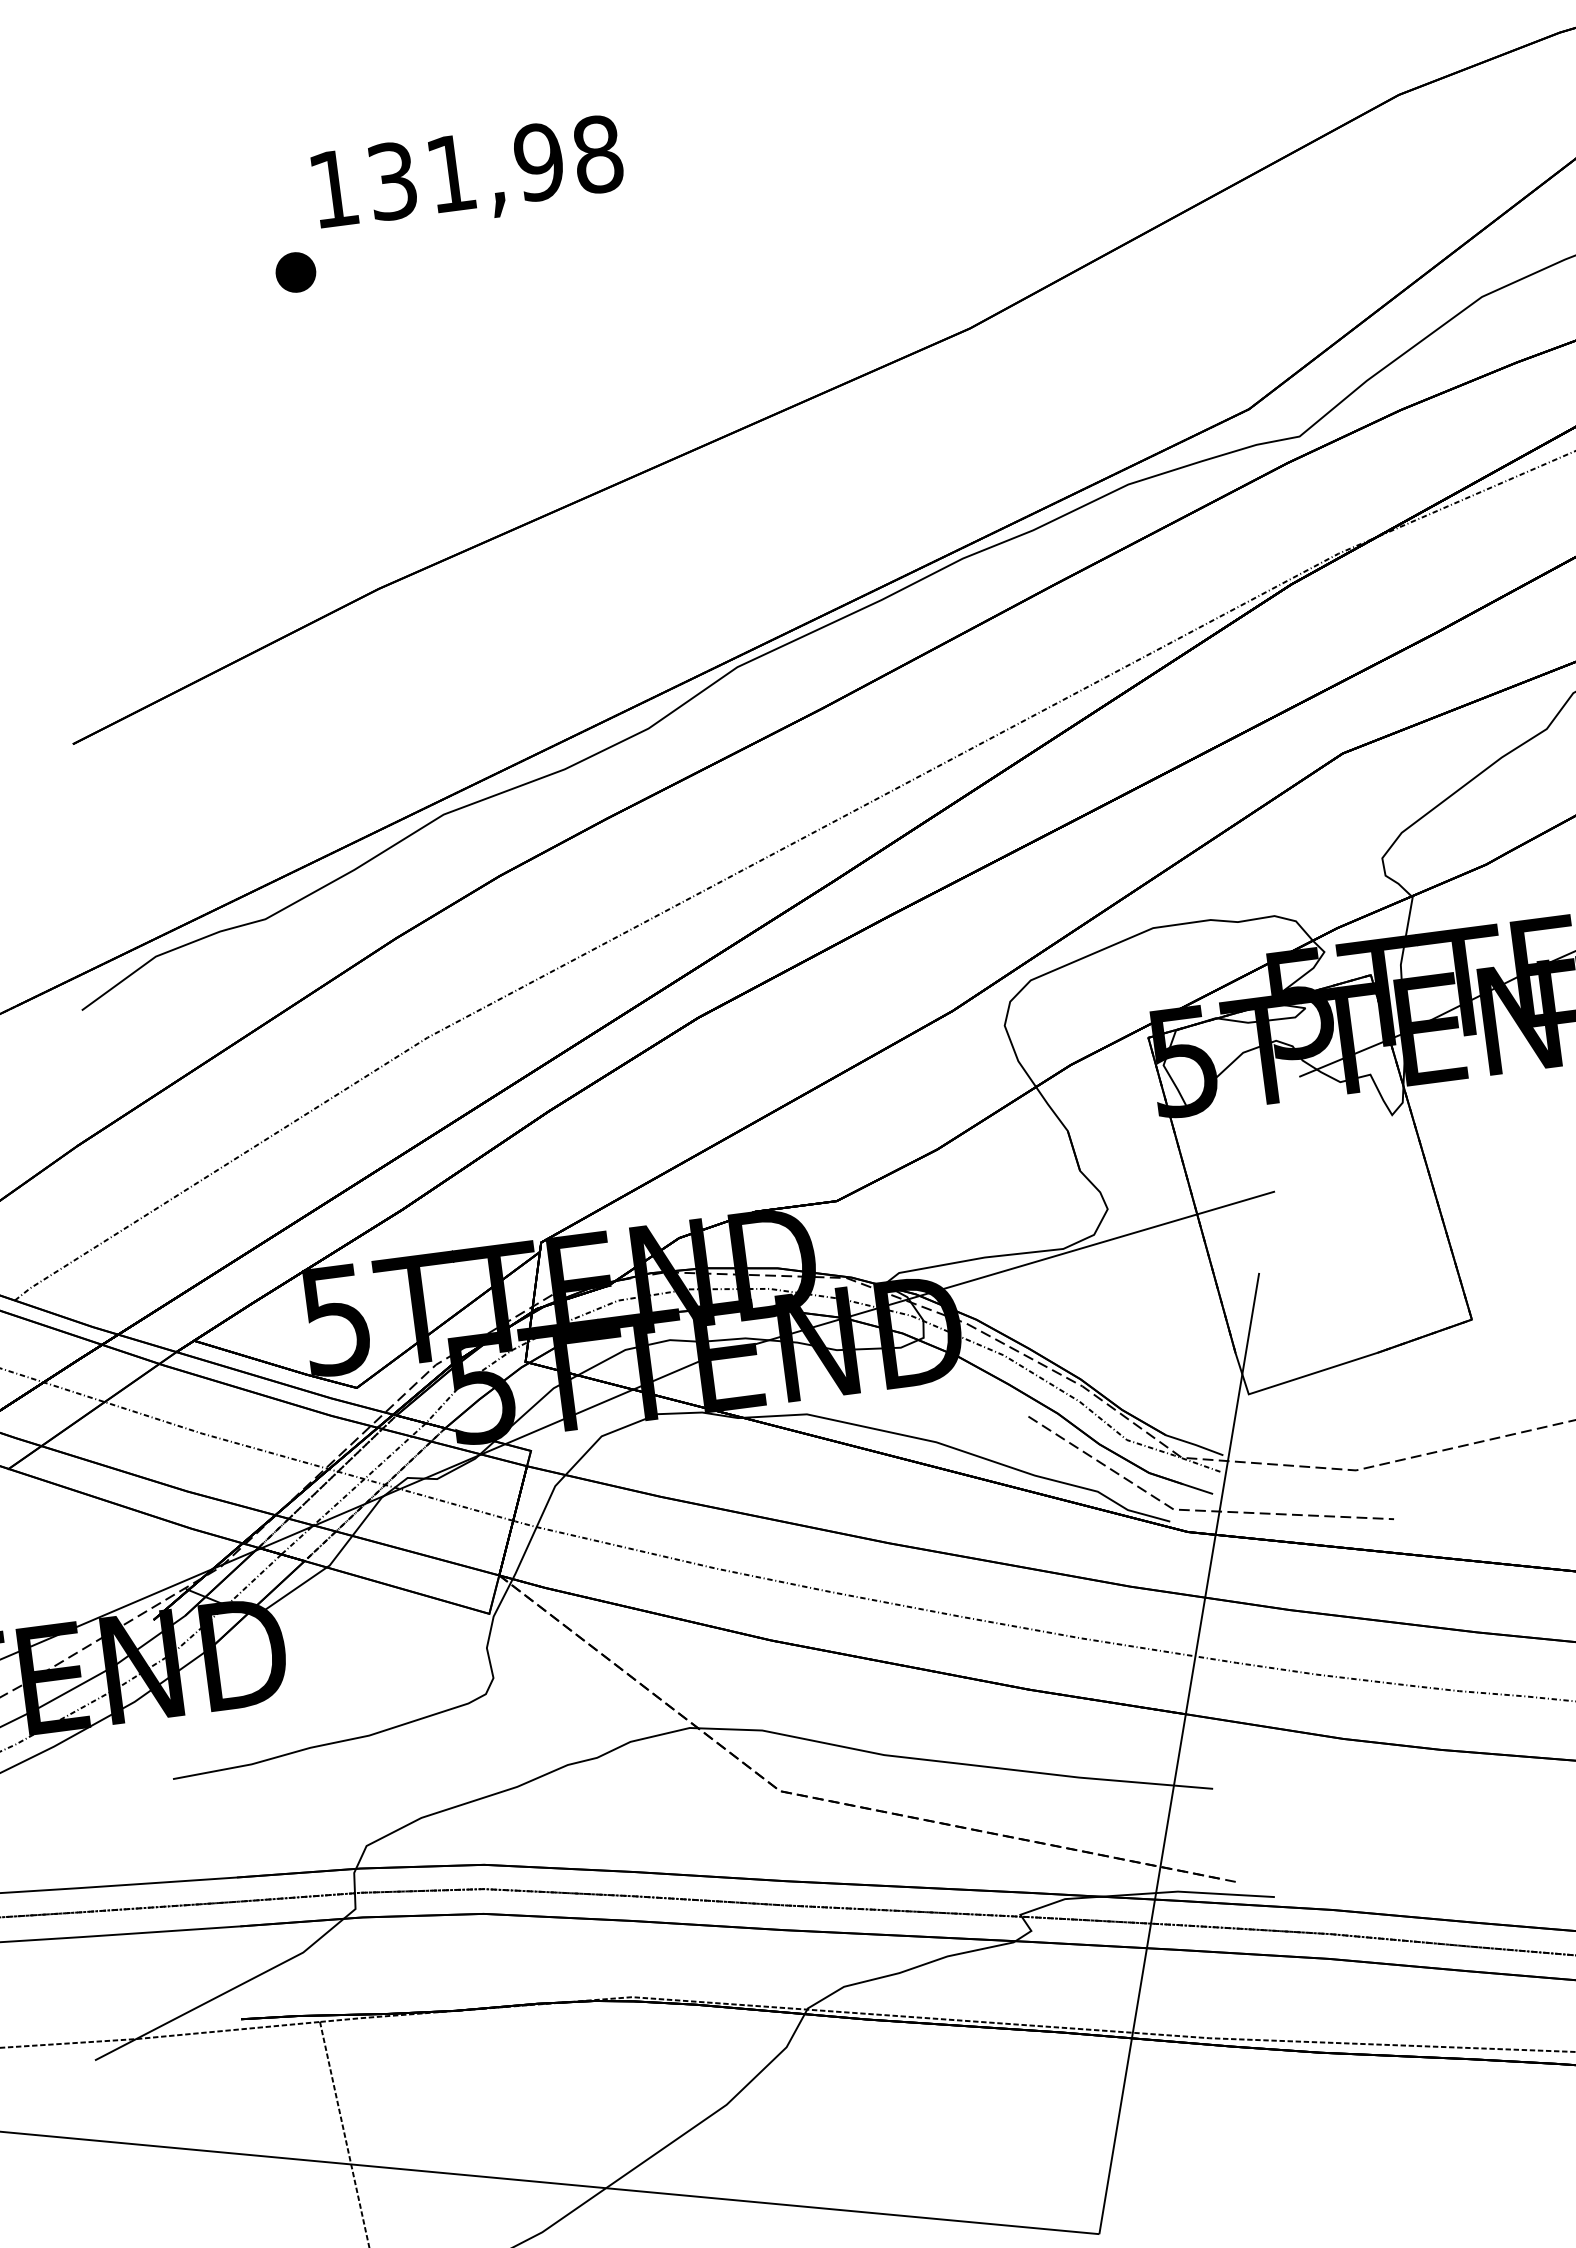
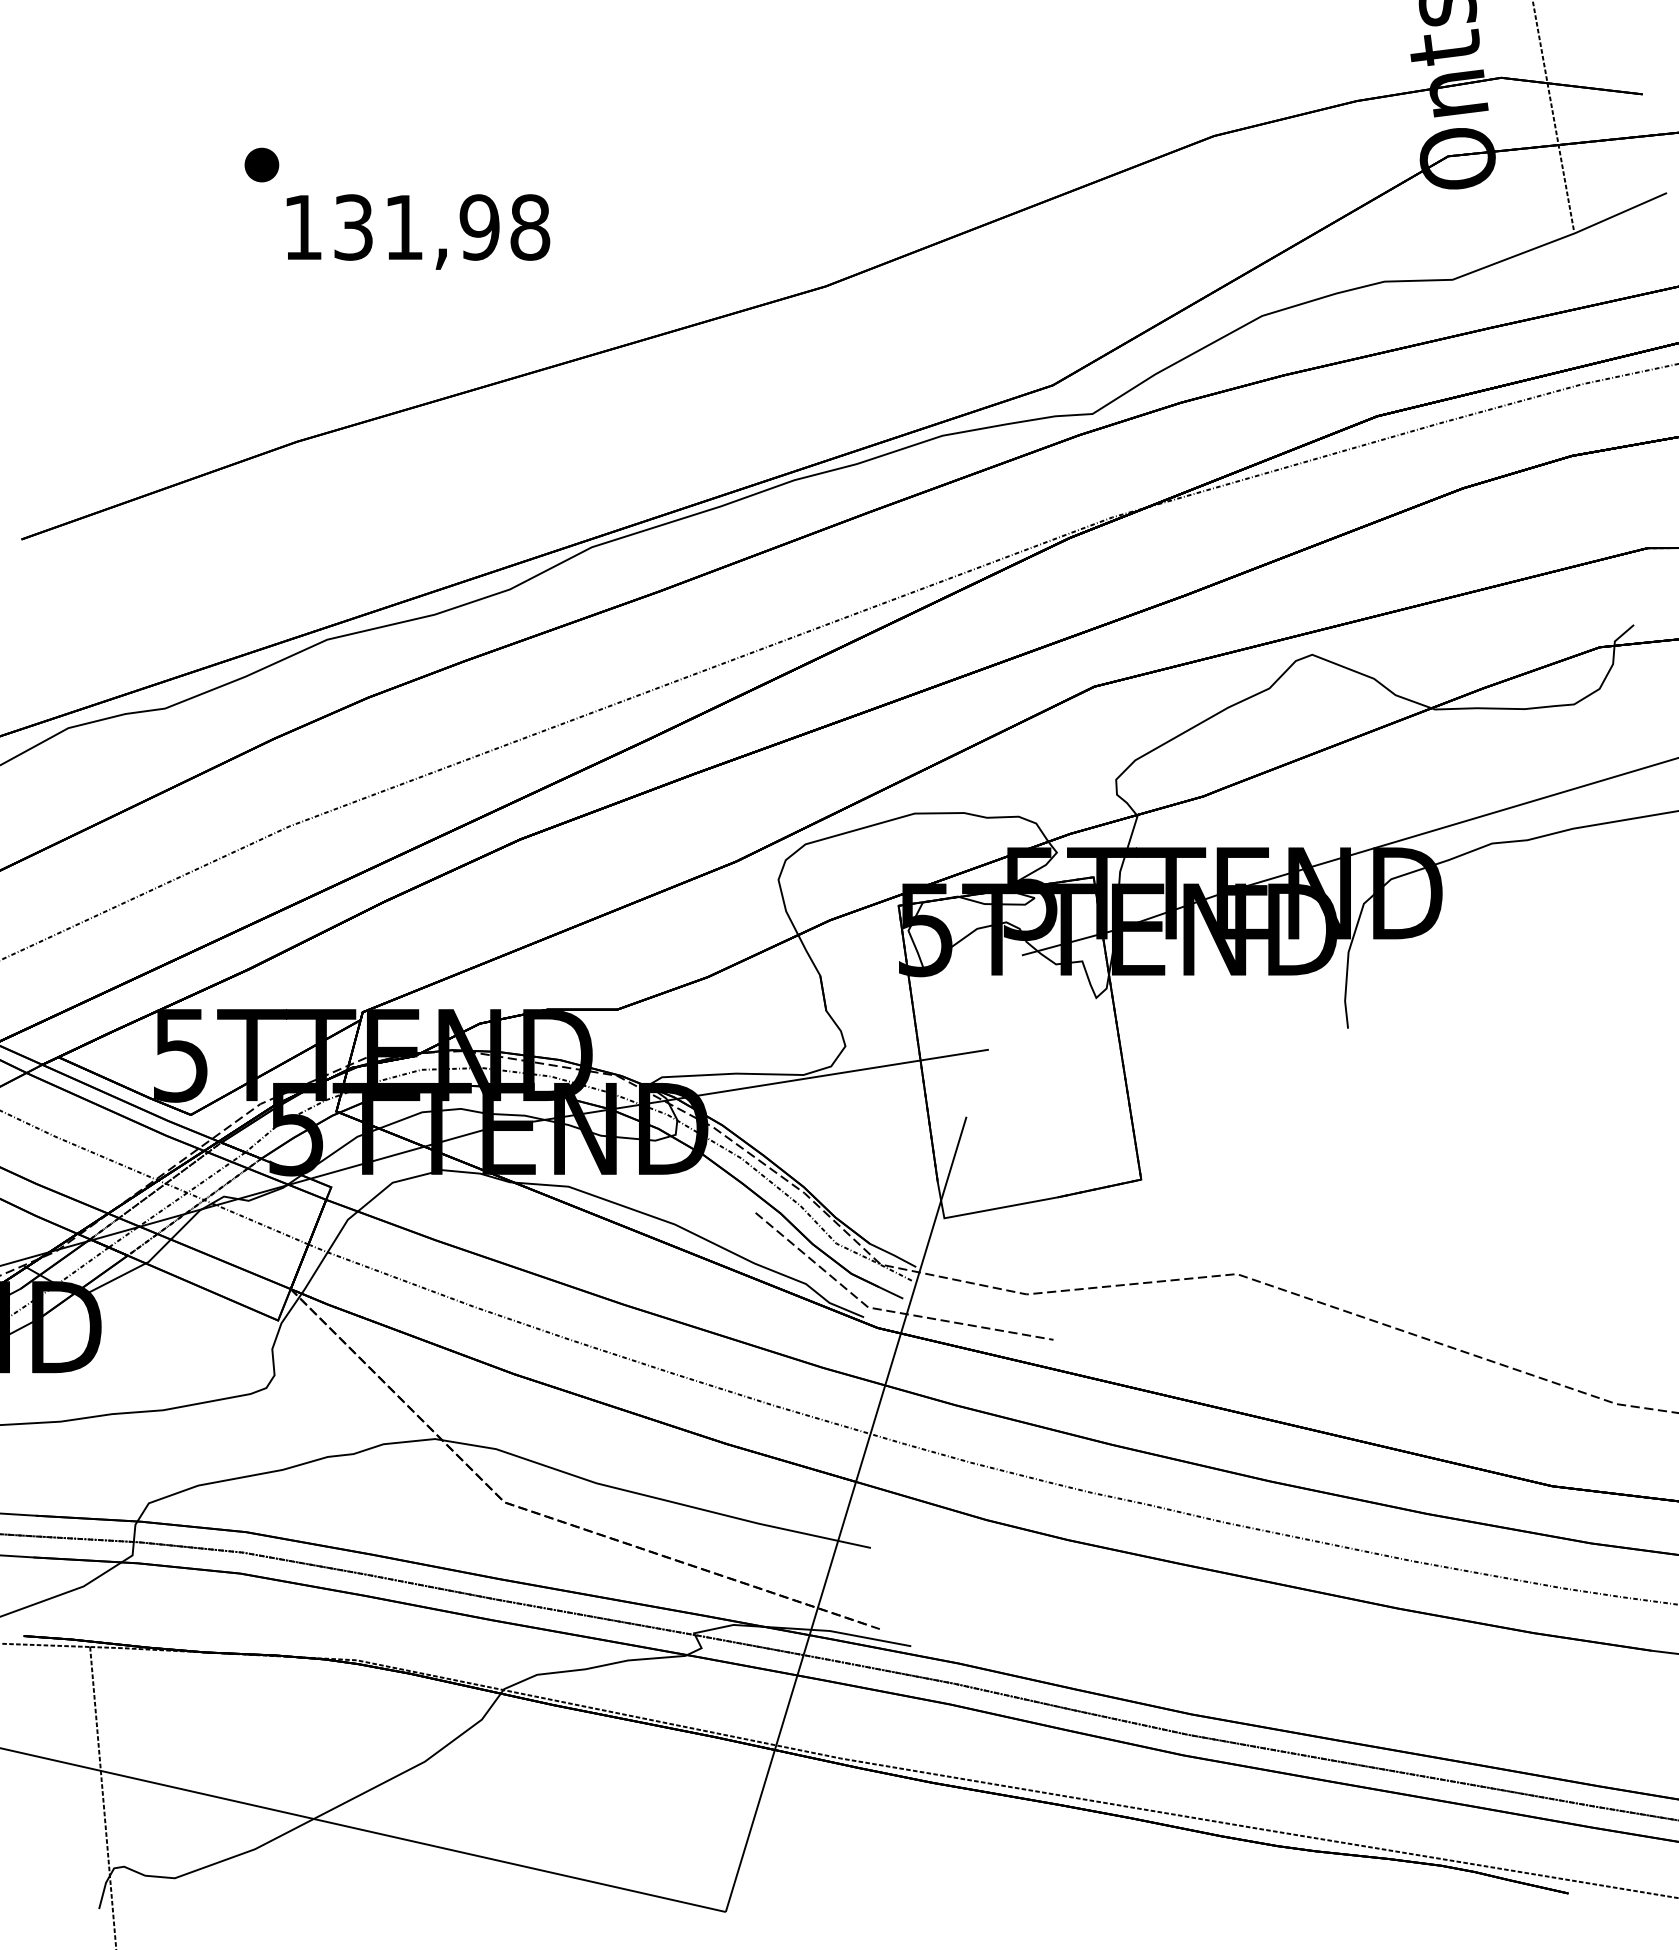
text: (468, 176) -> (418, 231), moved

